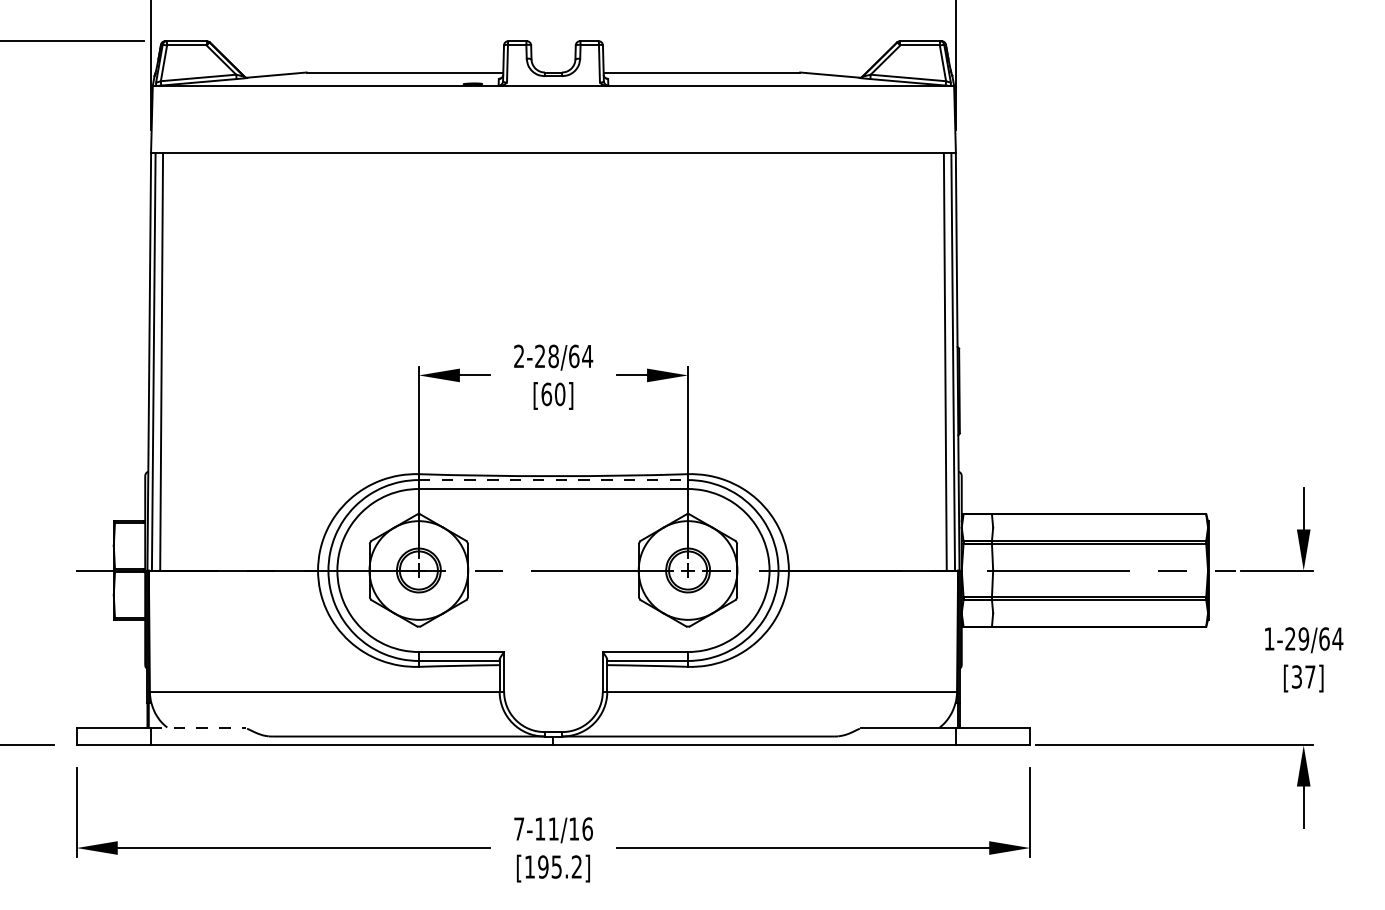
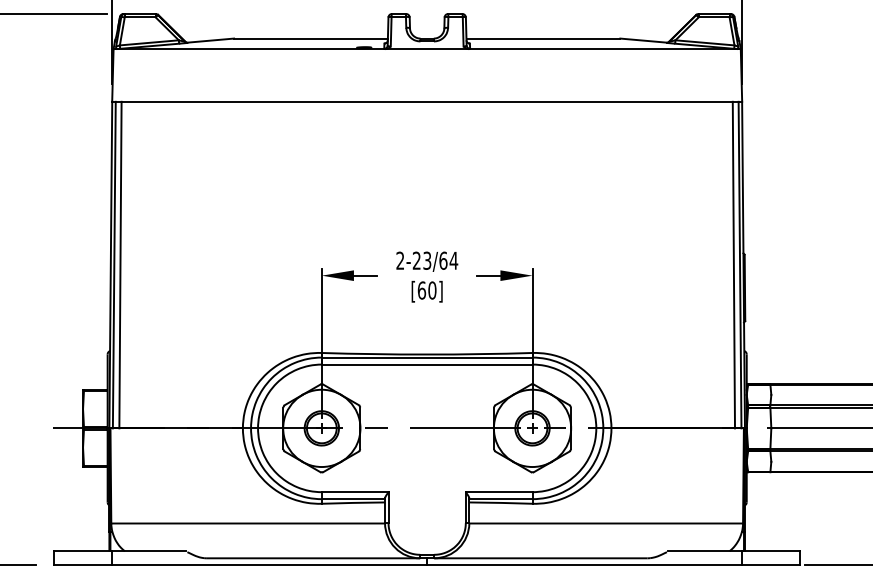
text: (553, 356) -> (427, 260), 2-28/64 -> 2-23/64
line: (553, 480) -> (427, 357), dashed -> solid
line: (198, 727) -> (149, 551), dashed -> solid

